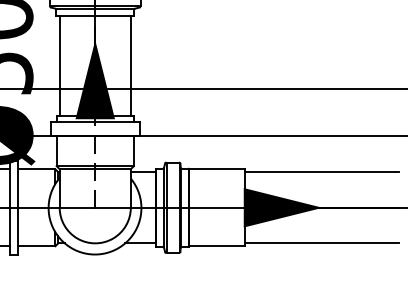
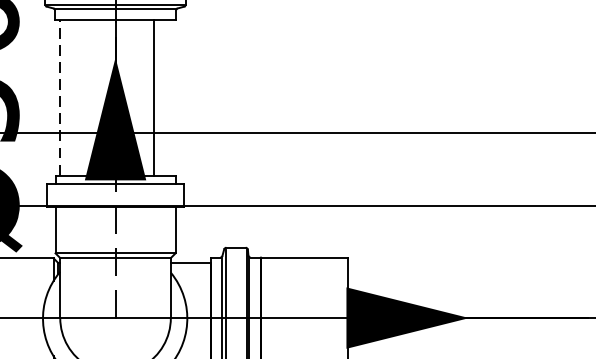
line: (59, 66) -> (59, 98), solid -> dashed
line: (130, 66) -> (153, 98), moved
line: (321, 172) -> (467, 263), removed

